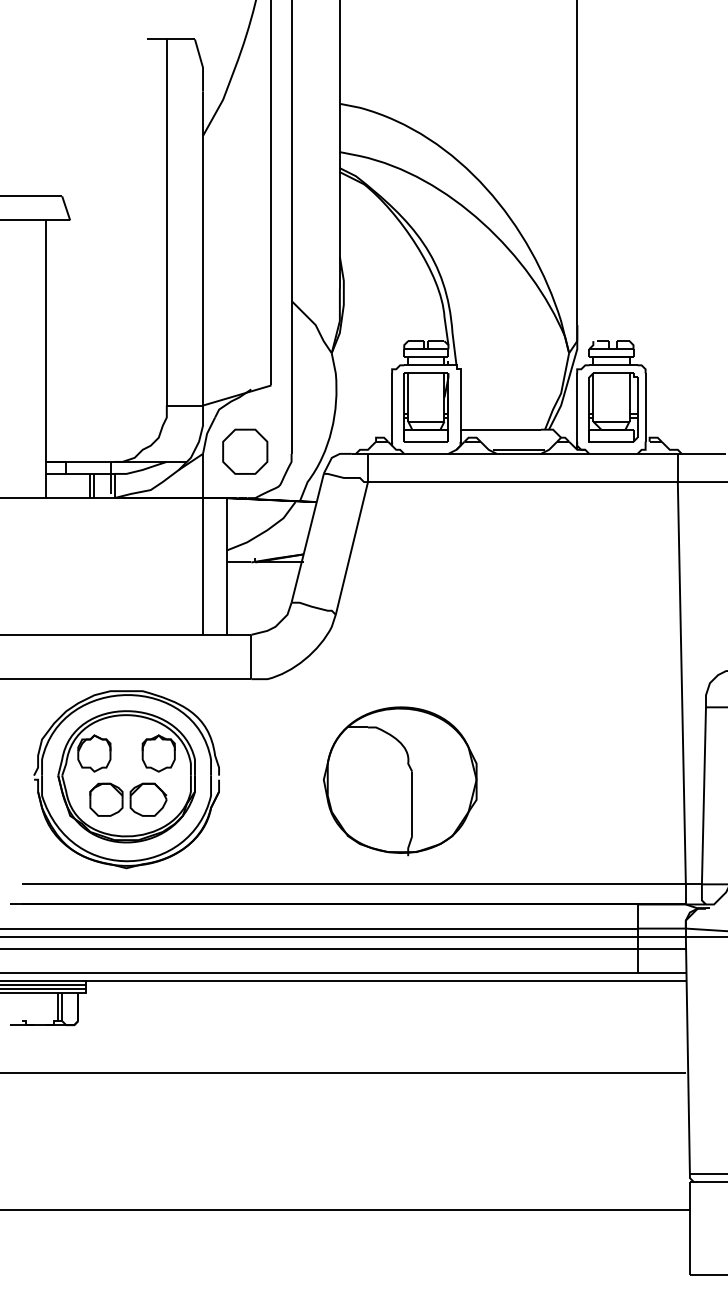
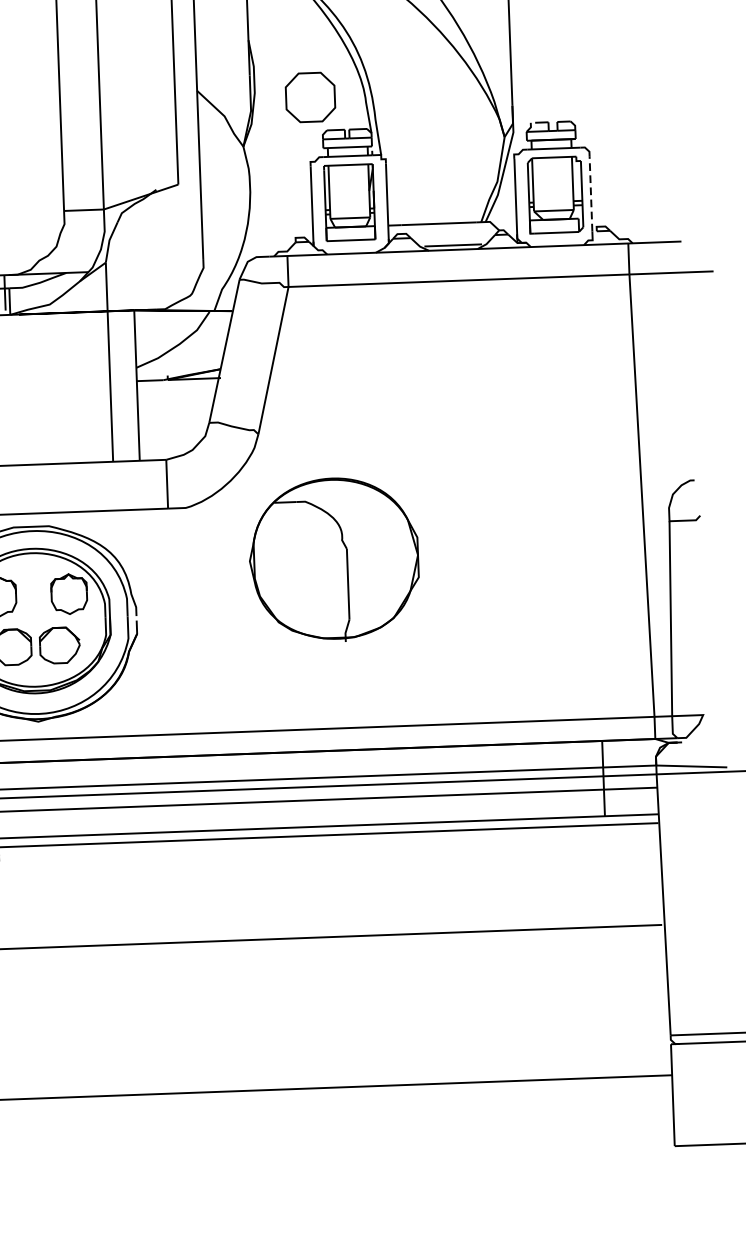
line: (645, 407) -> (590, 193), solid -> dashed
part: (245, 451) -> (310, 97), moved
part: (400, 781) -> (334, 560), moved

